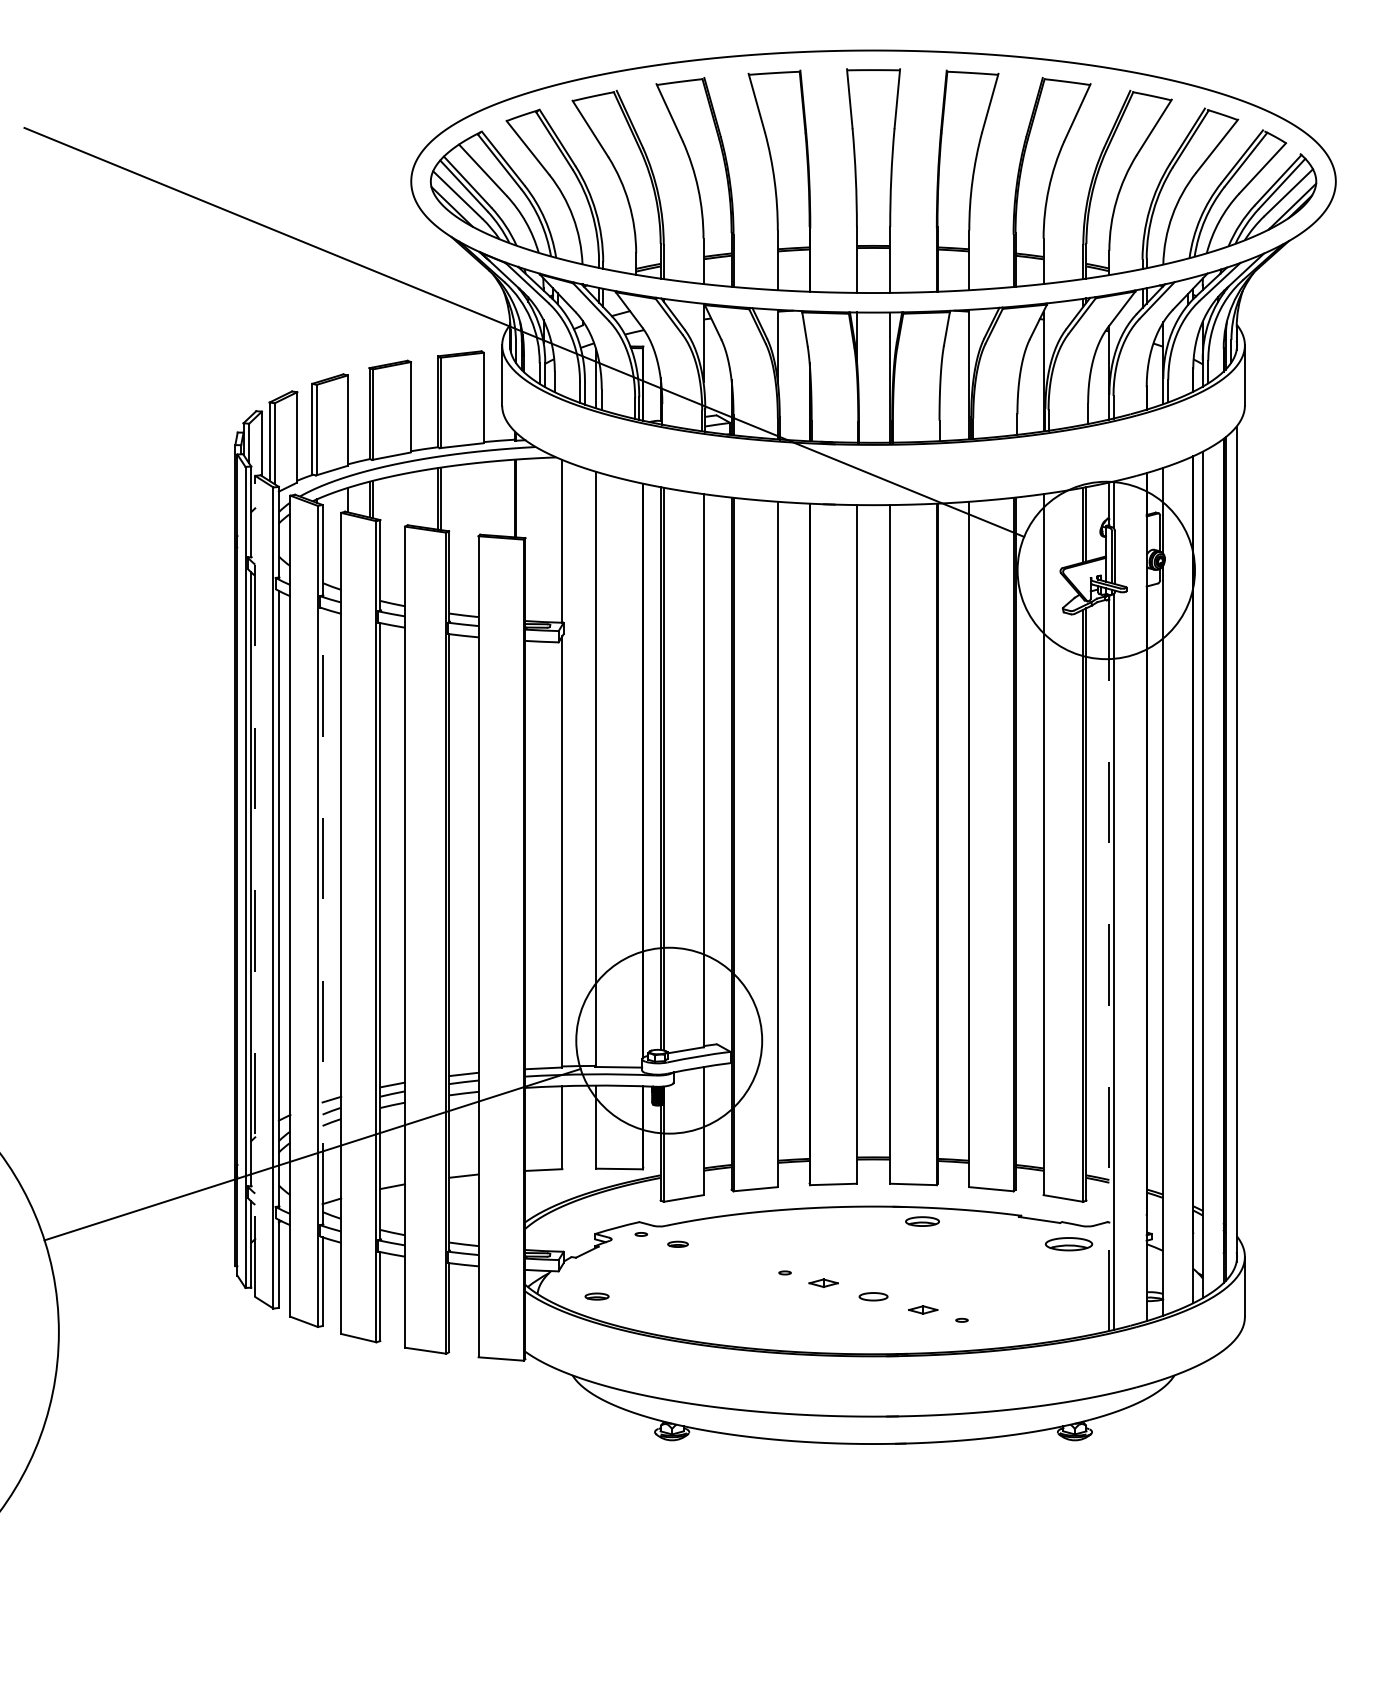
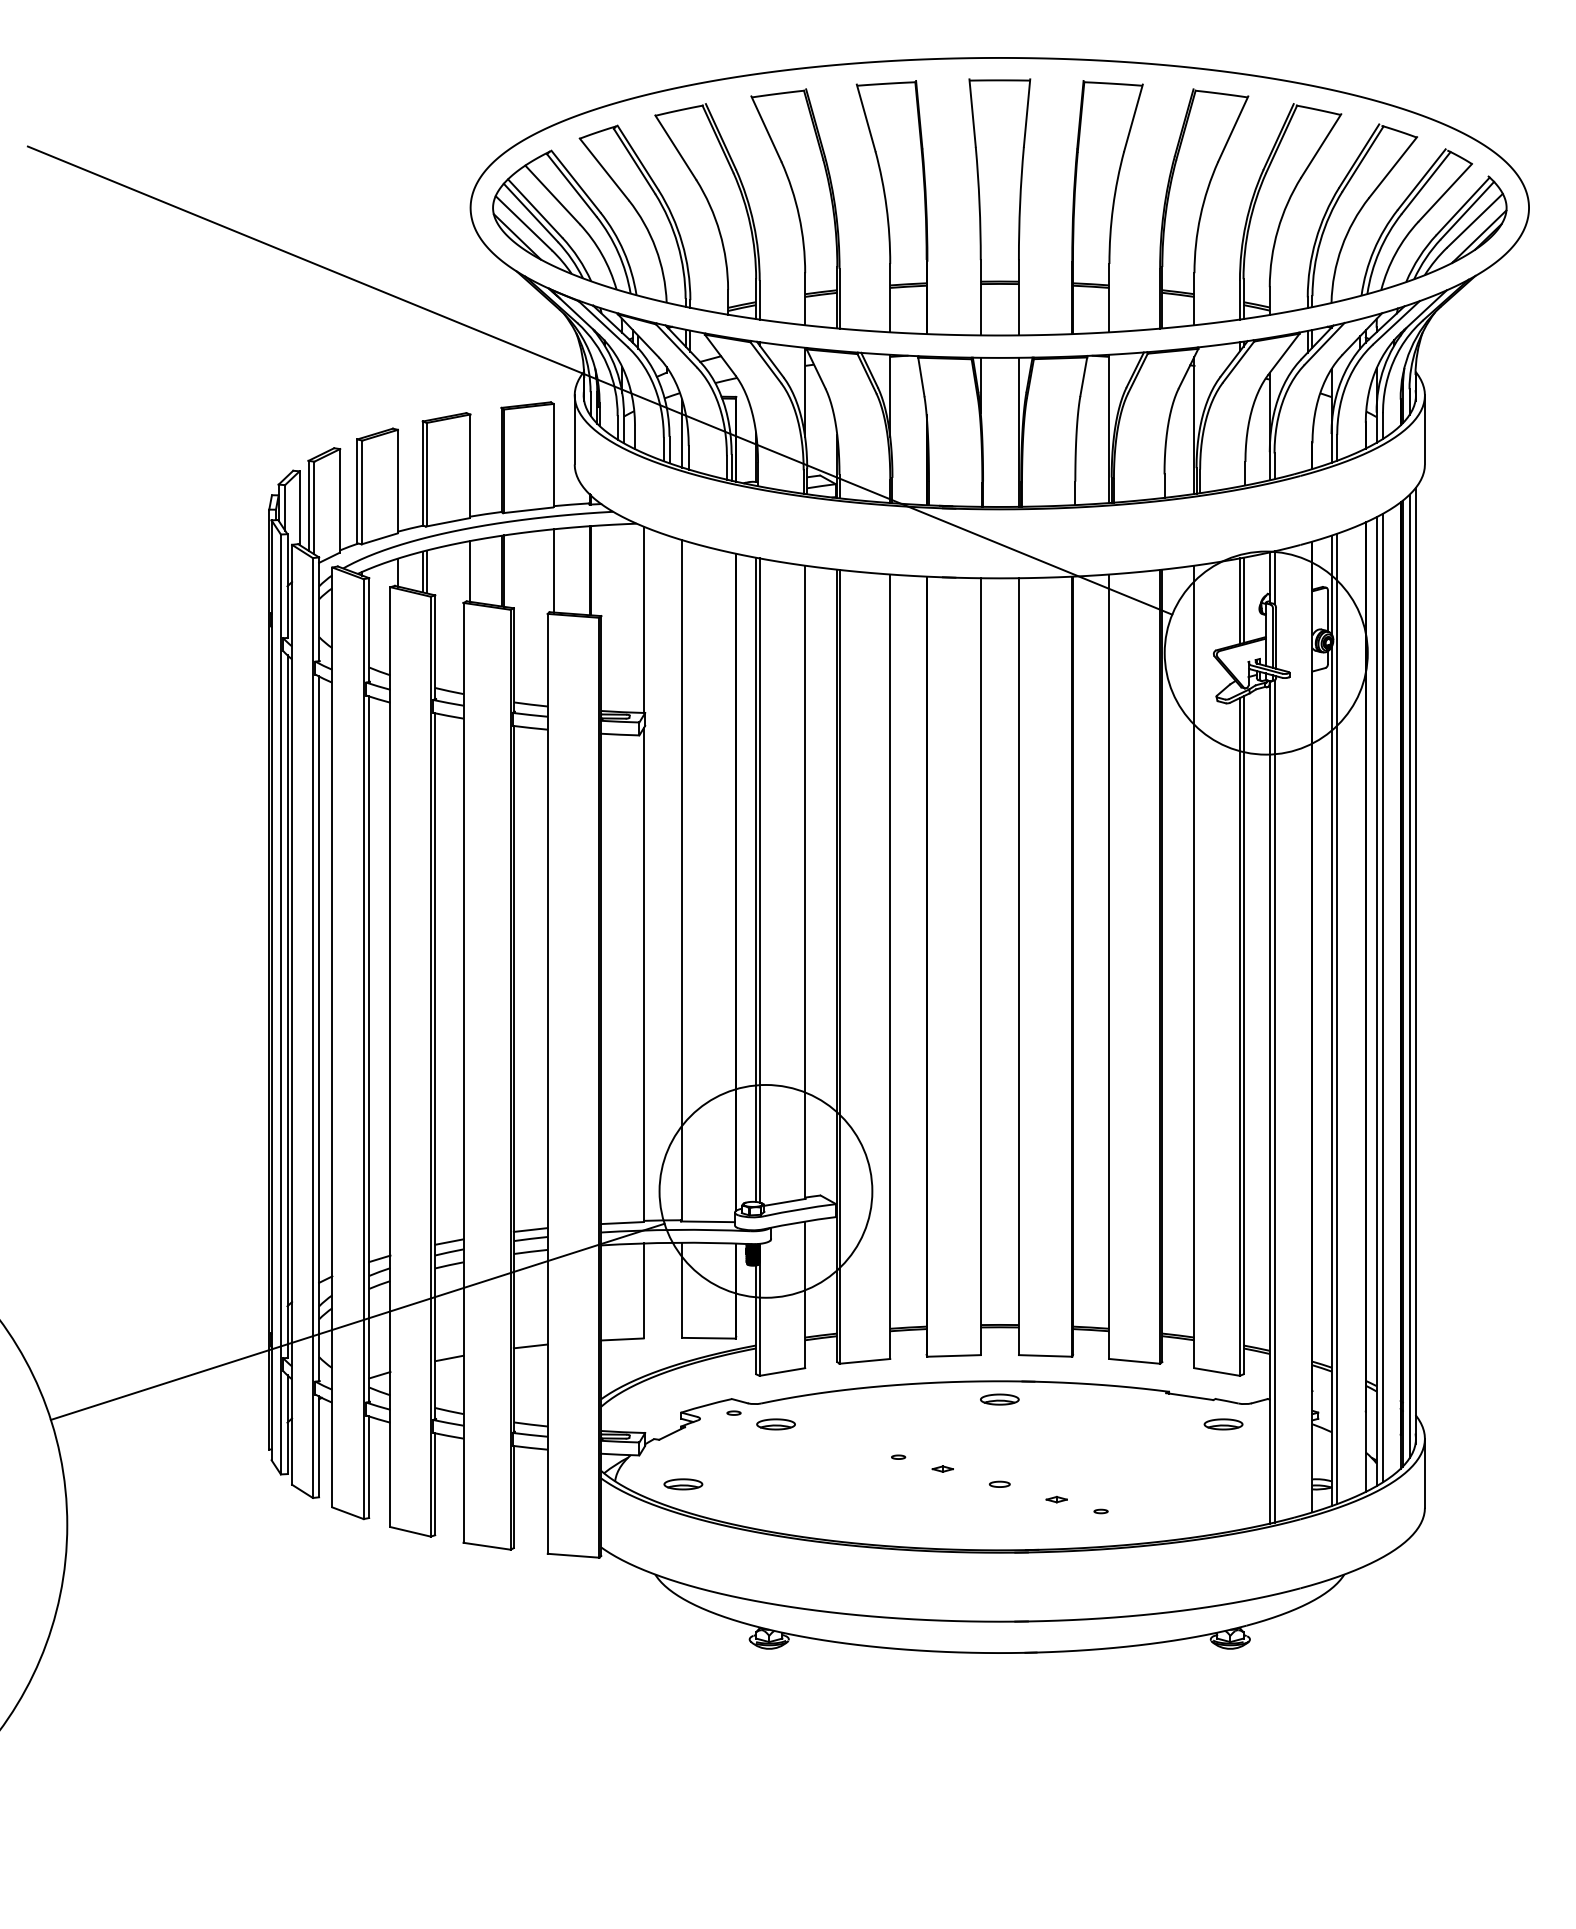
line: (411, 498) -> (470, 570), added
line: (483, 498) -> (553, 570), added
line: (1231, 853) -> (1409, 977), added
line: (1208, 871) -> (1383, 997), added
line: (255, 886) -> (292, 1014), dashed -> solid
line: (1168, 889) -> (1337, 1018), added
line: (322, 916) -> (369, 1049), dashed -> solid
line: (1109, 962) -> (1269, 1101), dashed -> solid
part: (922, 1221) -> (999, 1399), moved
part: (677, 1244) -> (775, 1424), size x1.67
part: (1068, 1244) -> (1222, 1424), size x0.71
part: (823, 1283) -> (942, 1469), size x0.62
part: (596, 1296) -> (682, 1484), size x1.43
part: (873, 1296) -> (999, 1484), size x0.62
part: (923, 1309) -> (1057, 1499), size x0.62

